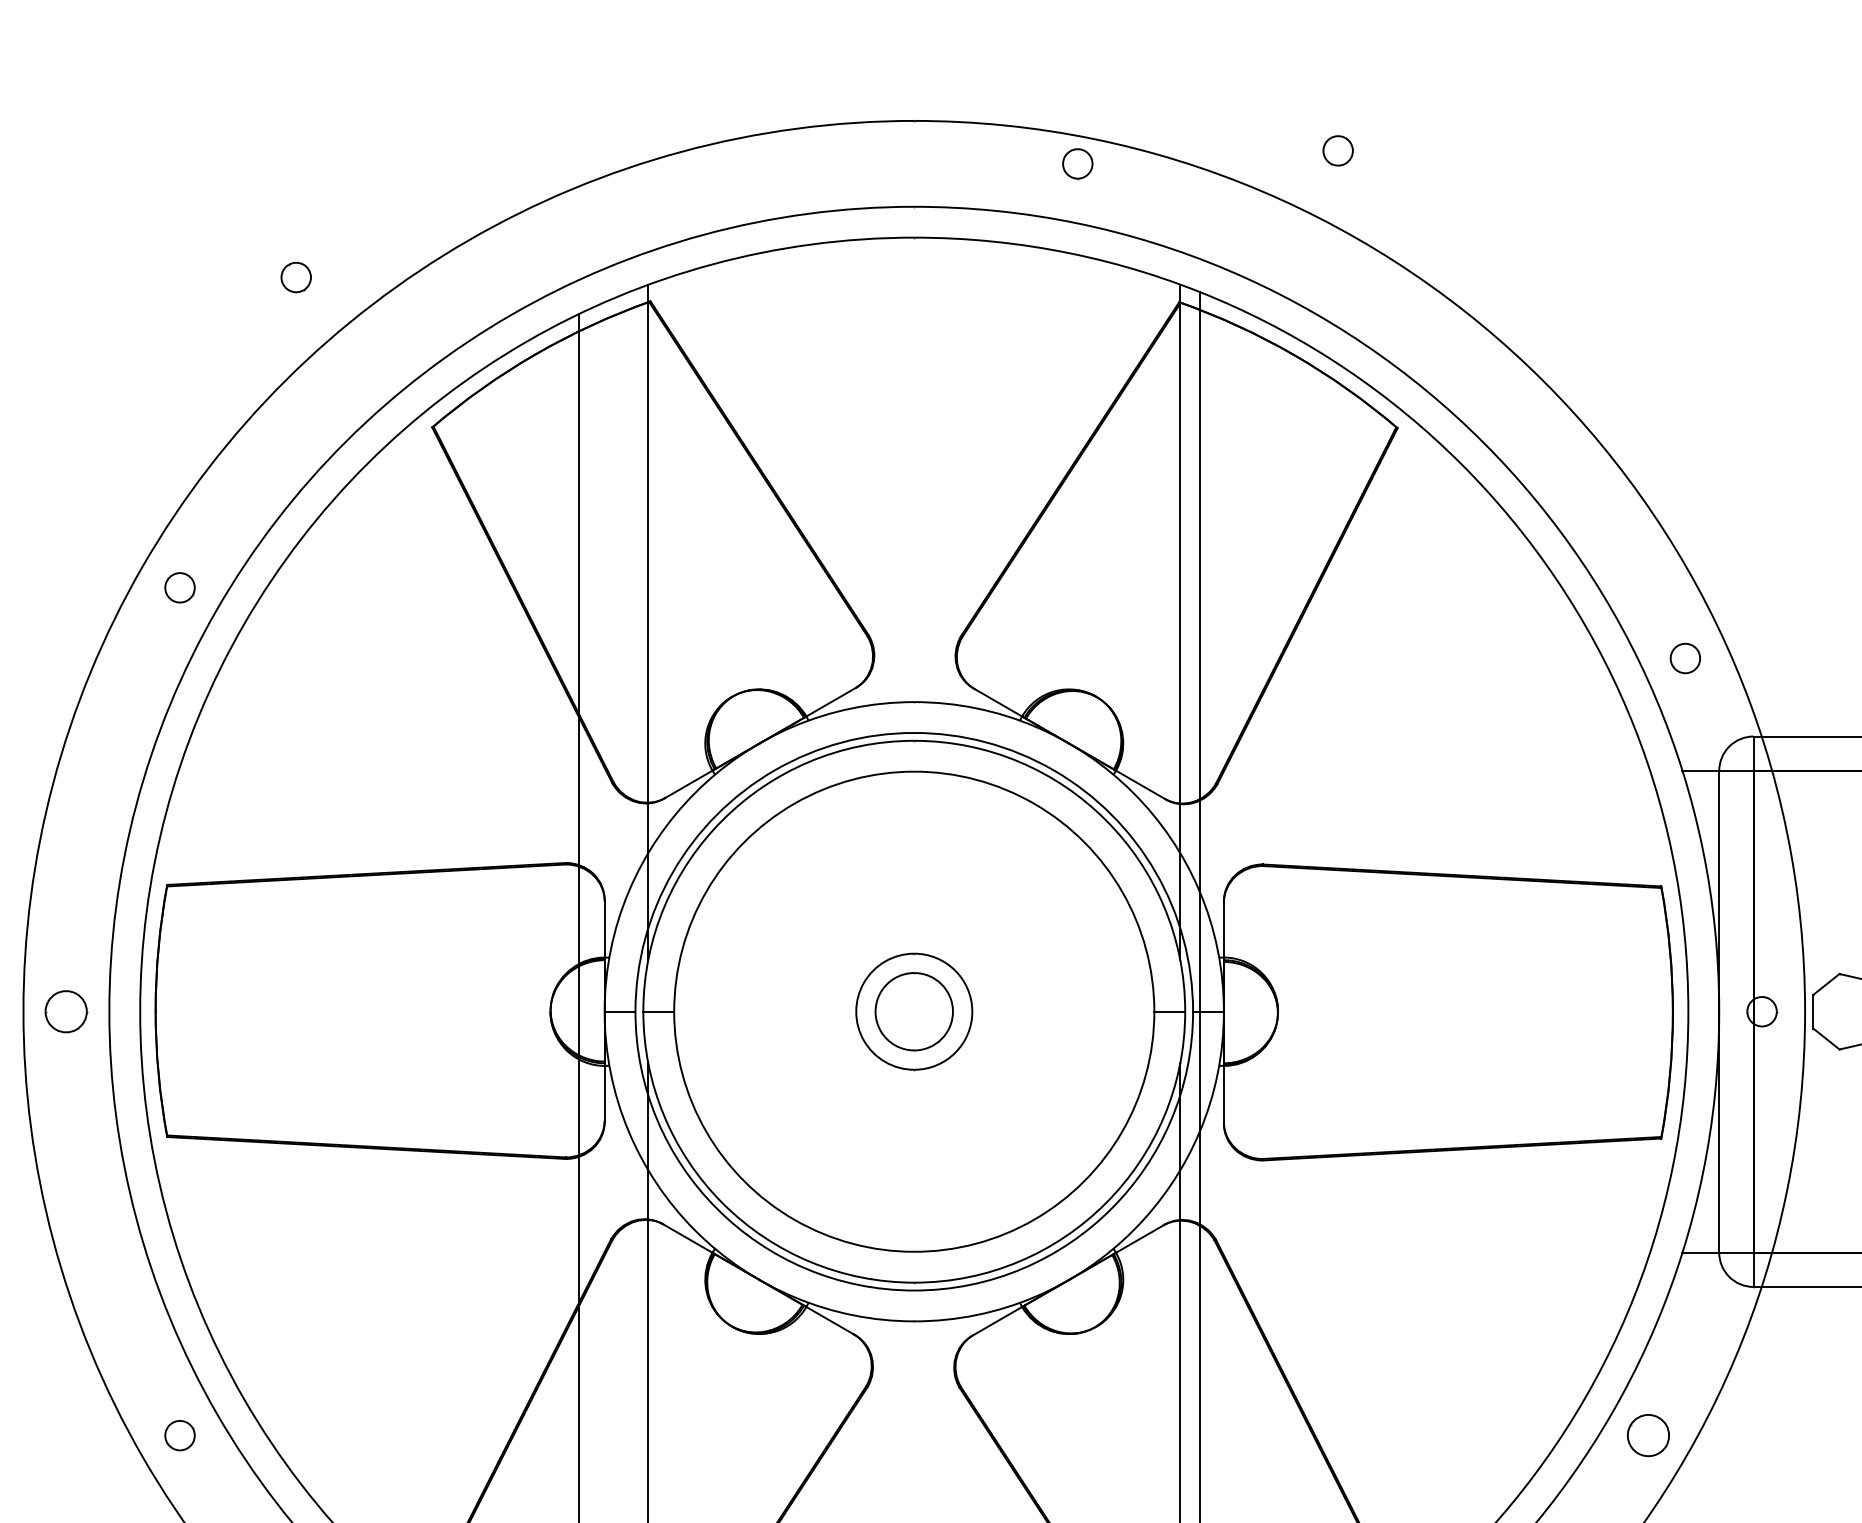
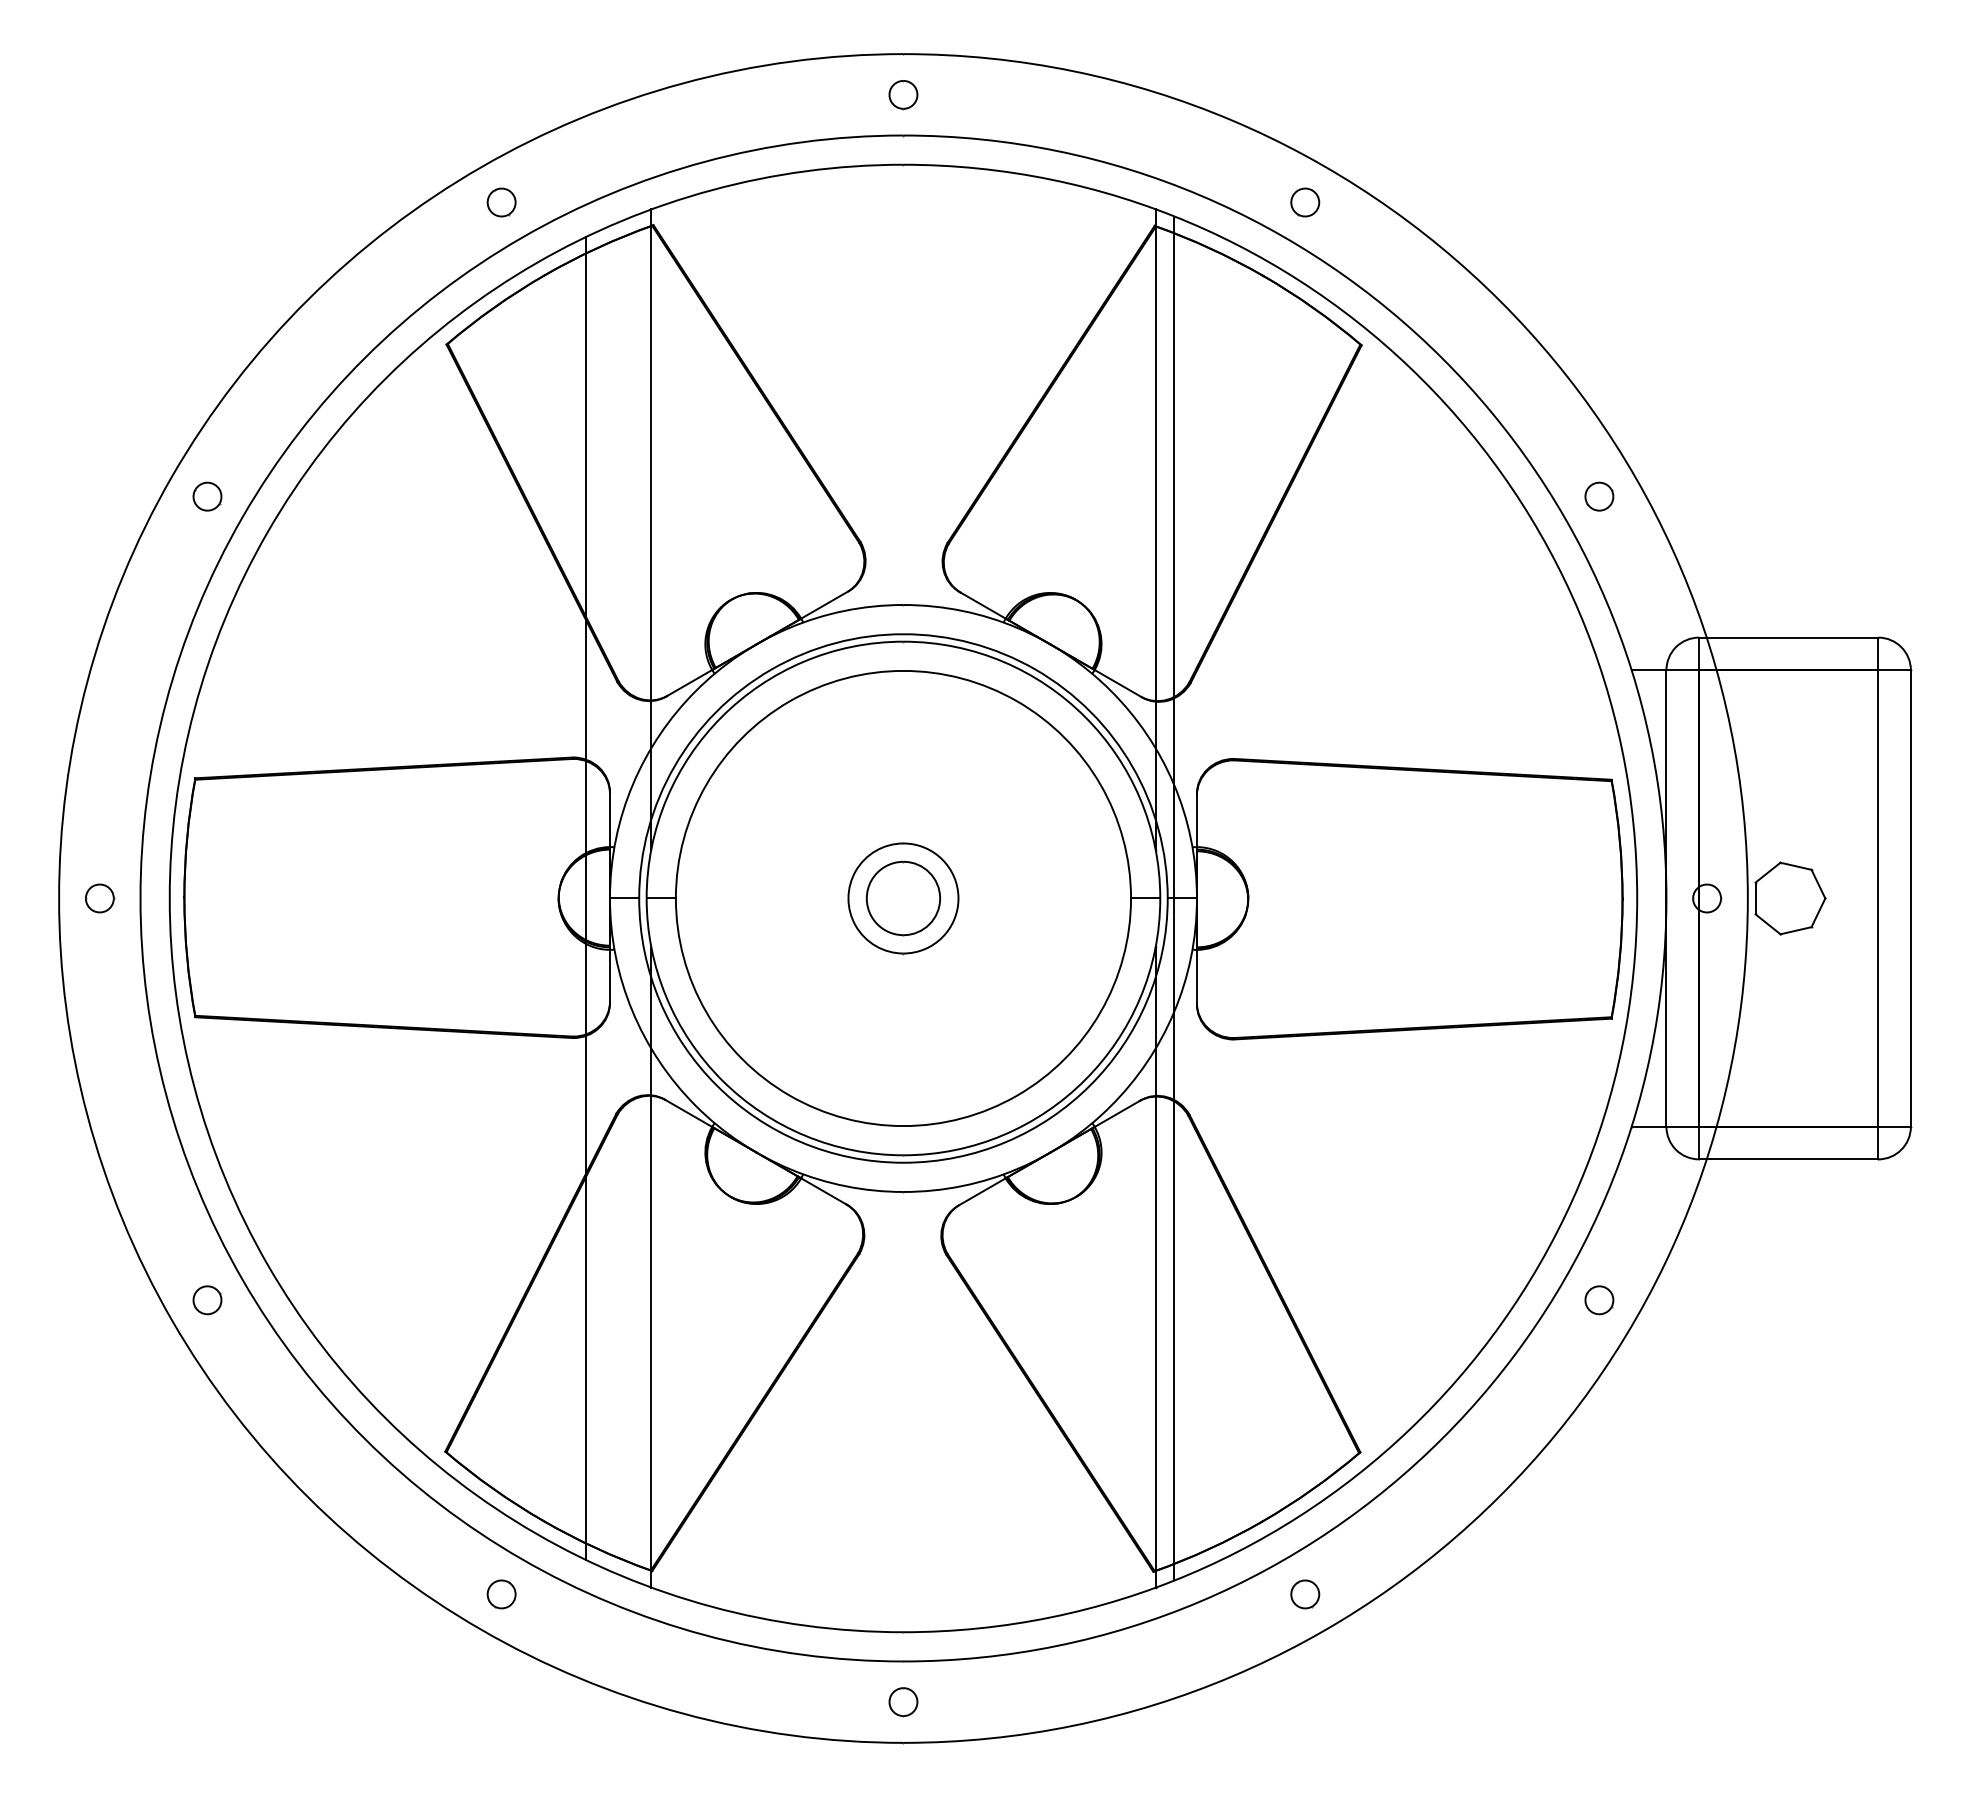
part: (1338, 150) -> (1305, 202), moved
part: (1077, 164) -> (903, 95), moved
part: (296, 277) -> (501, 202), moved
part: (1685, 658) -> (1599, 496), moved
part: (67, 1011) -> (100, 898), size x0.71
part: (1648, 1435) -> (1599, 1300), size x0.71

